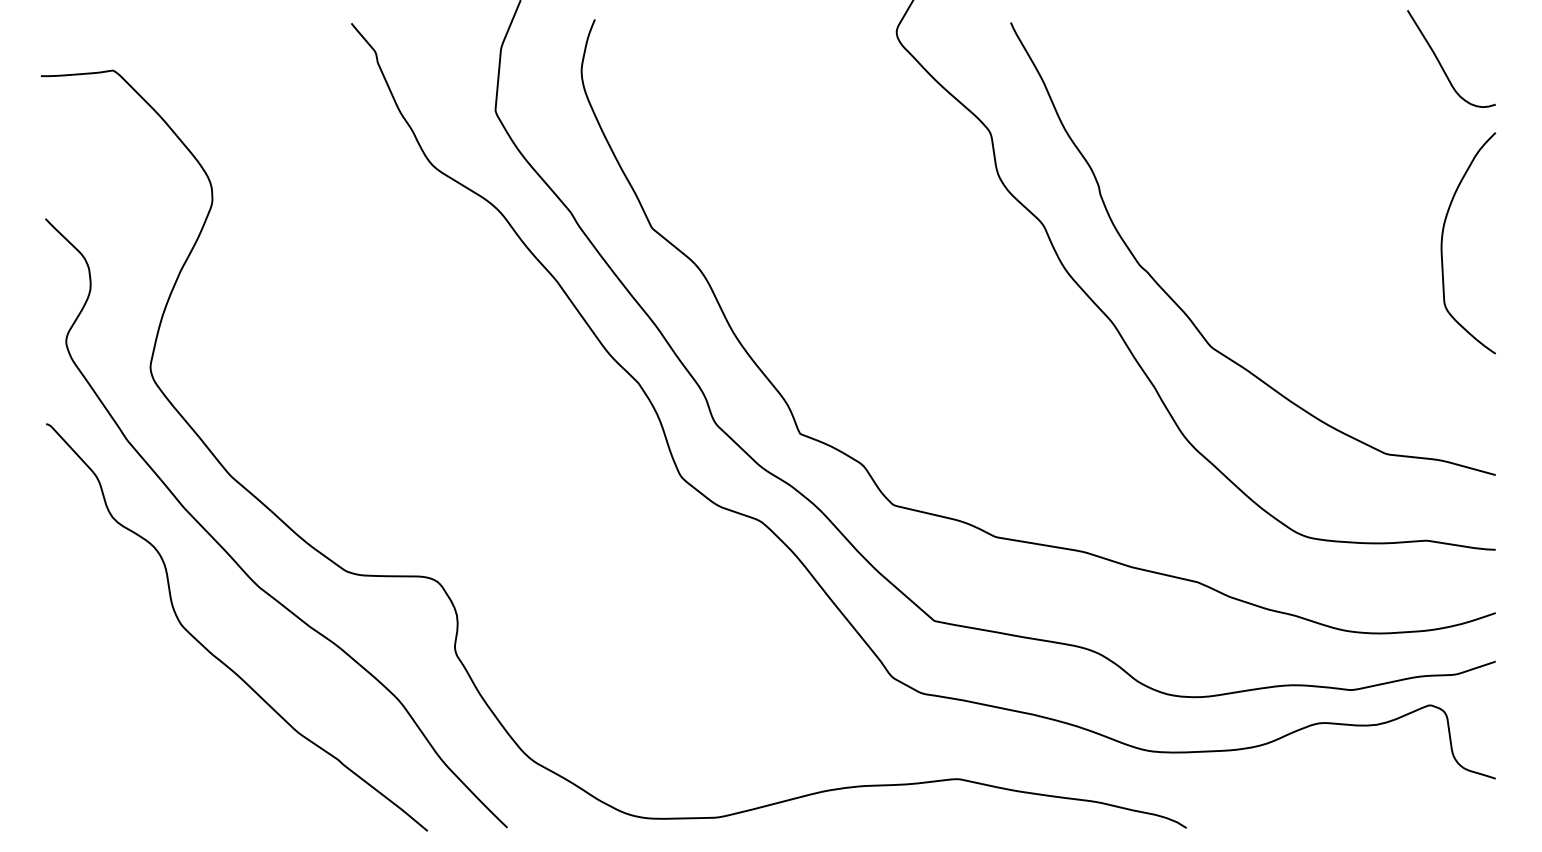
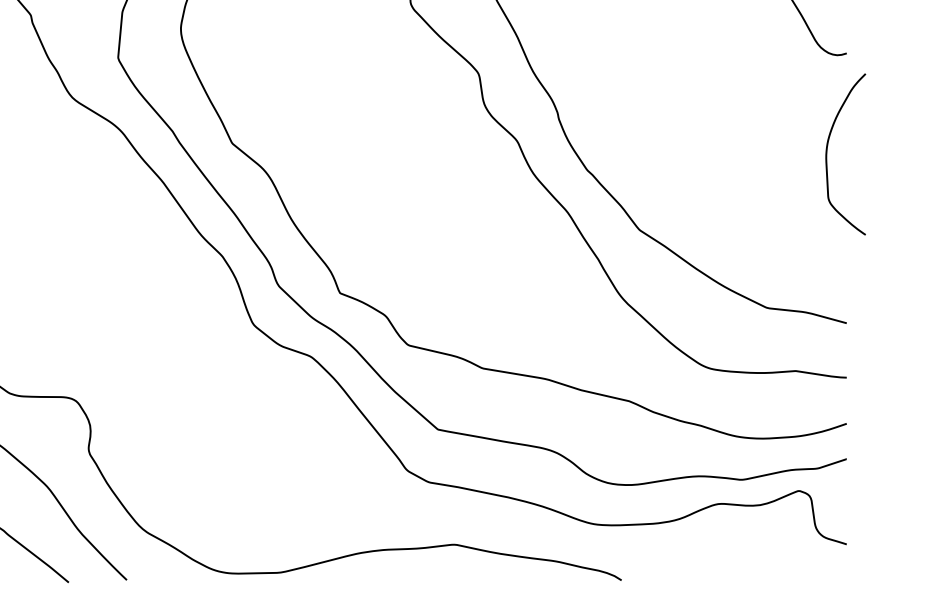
curve: (1443, 236) -> (827, 149), moved

